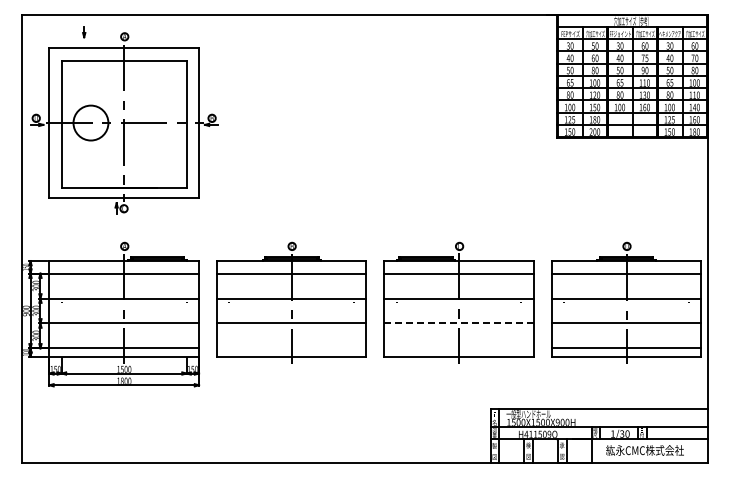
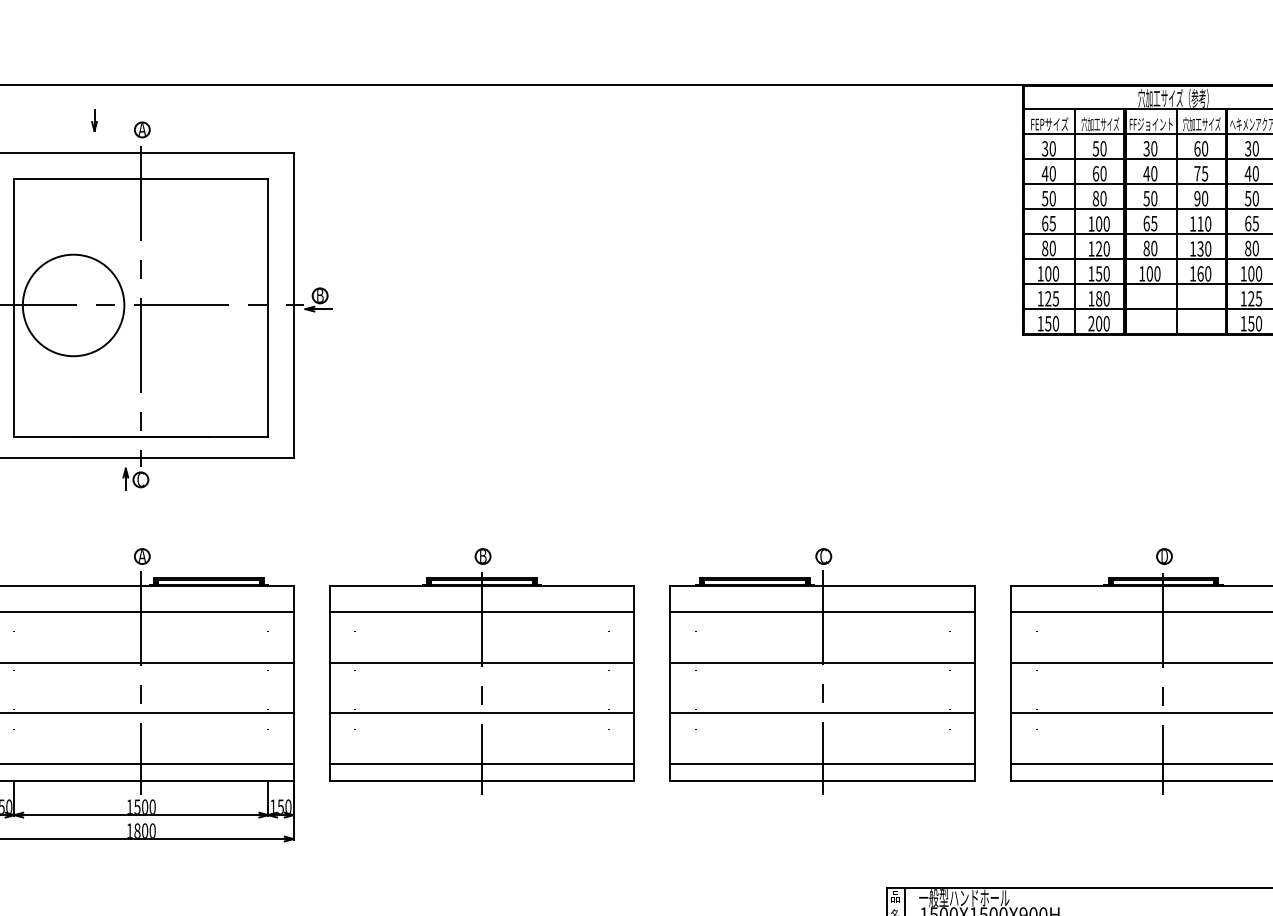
part: (84, 32) -> (95, 121), moved
circle: (90, 123) -> (72, 306), size x1.43
line: (459, 323) -> (823, 713), dashed -> solid
line: (291, 348) -> (481, 764), added
line: (458, 348) -> (821, 764), added

